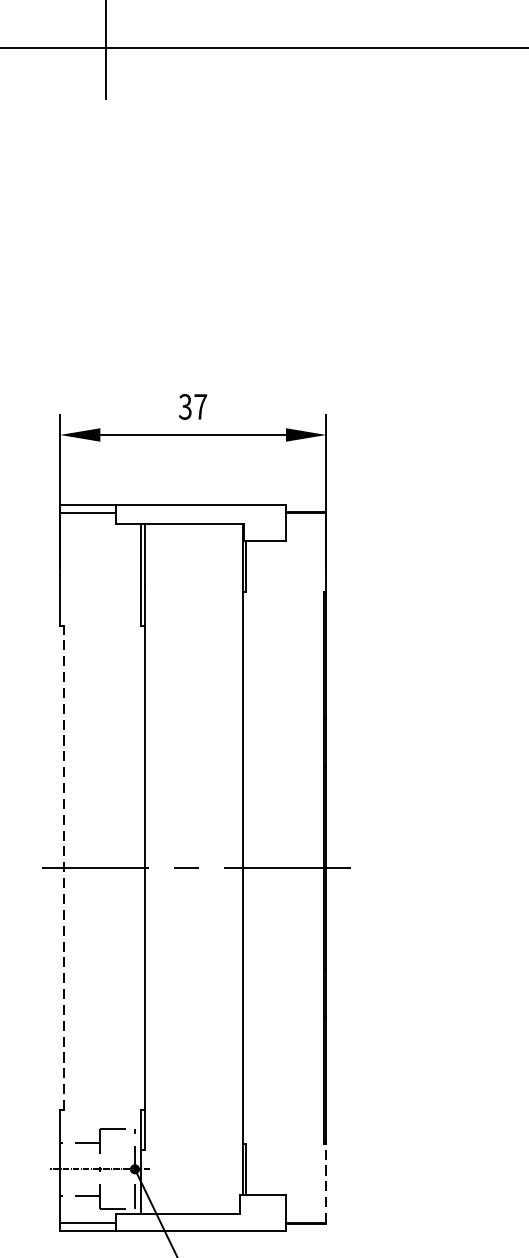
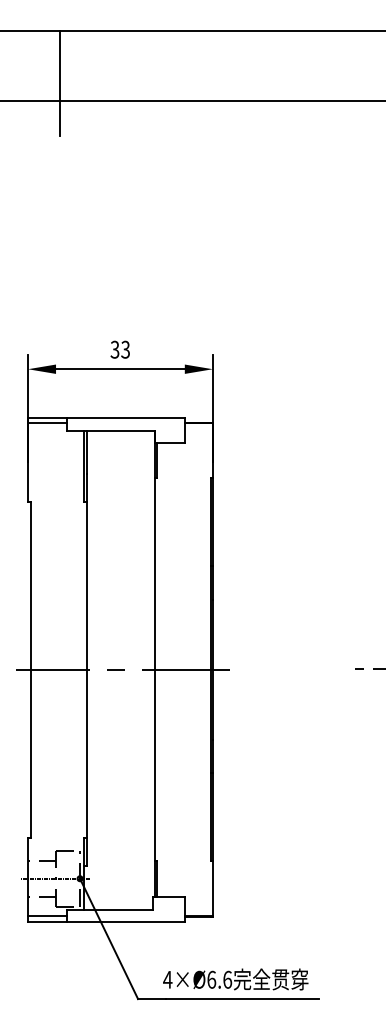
text: (200, 406) -> (125, 349), 37 -> 33
line: (63, 867) -> (30, 669), dashed -> solid
line: (325, 1183) -> (212, 888), dashed -> solid

